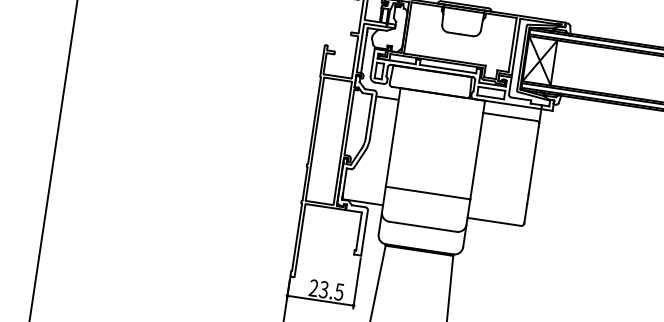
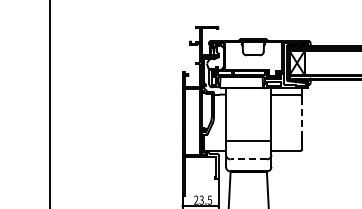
line: (533, 161) -> (301, 116), solid -> dashed
line: (422, 226) -> (248, 159), solid -> dashed

